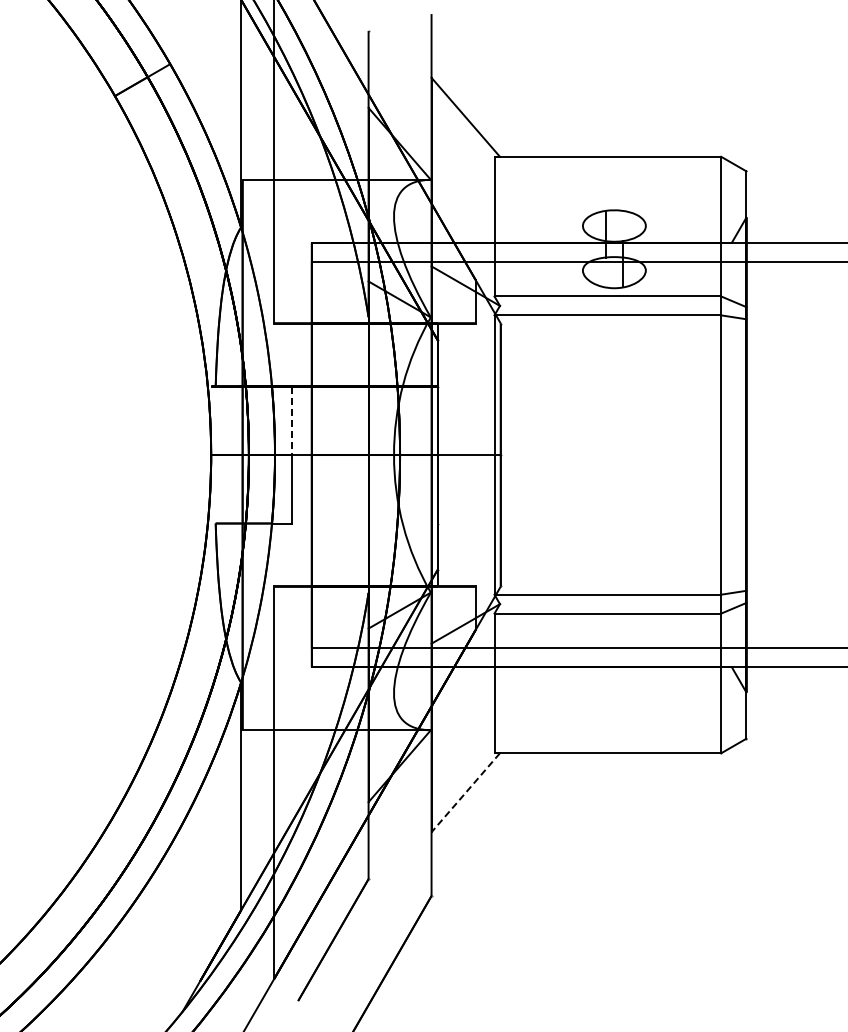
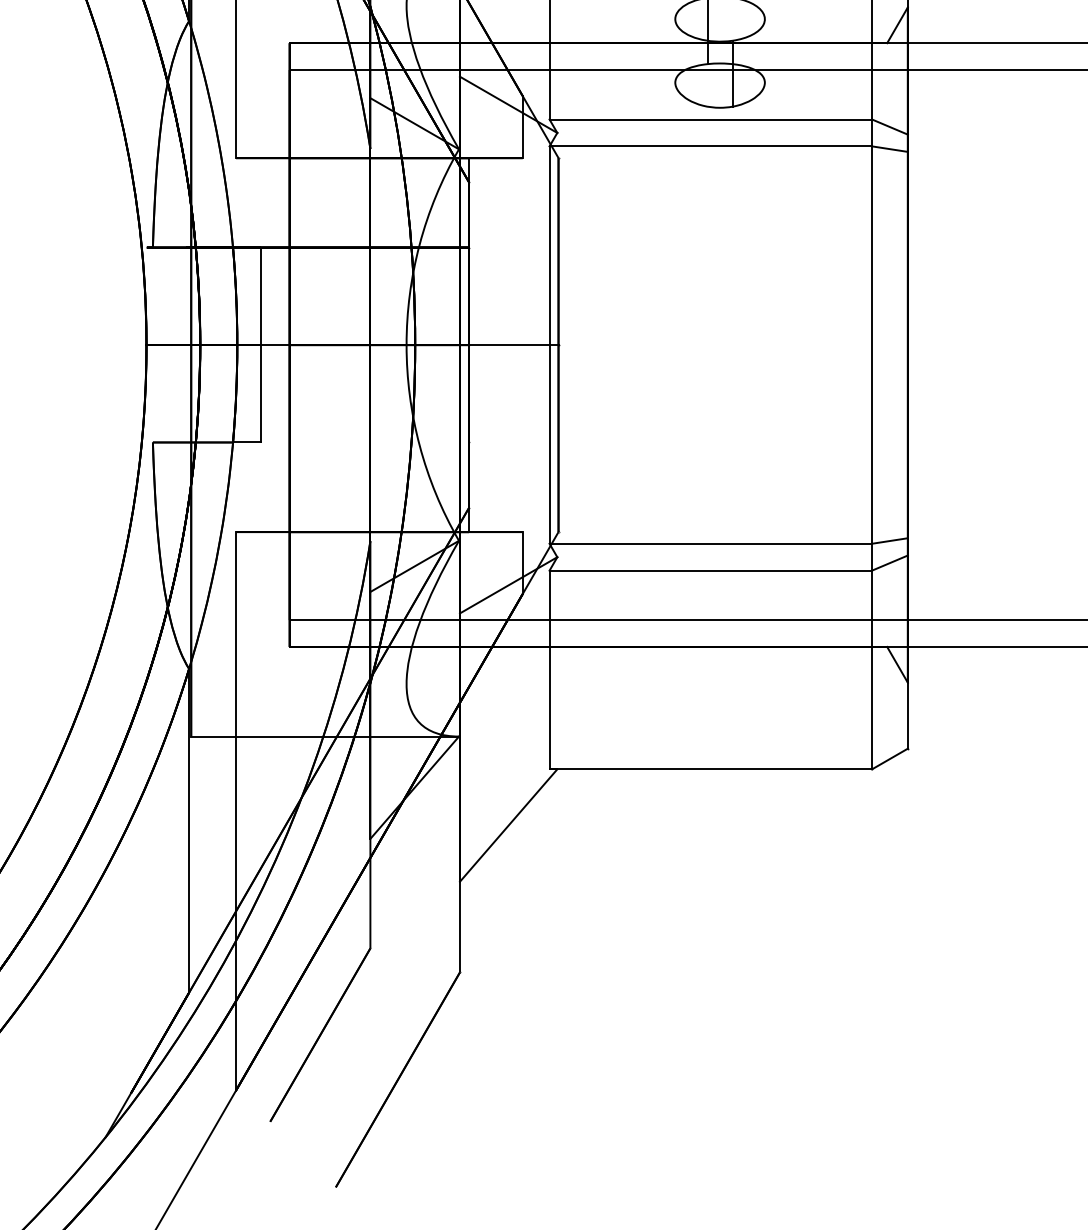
line: (291, 421) -> (260, 297), dashed -> solid
line: (465, 793) -> (508, 826), dashed -> solid

